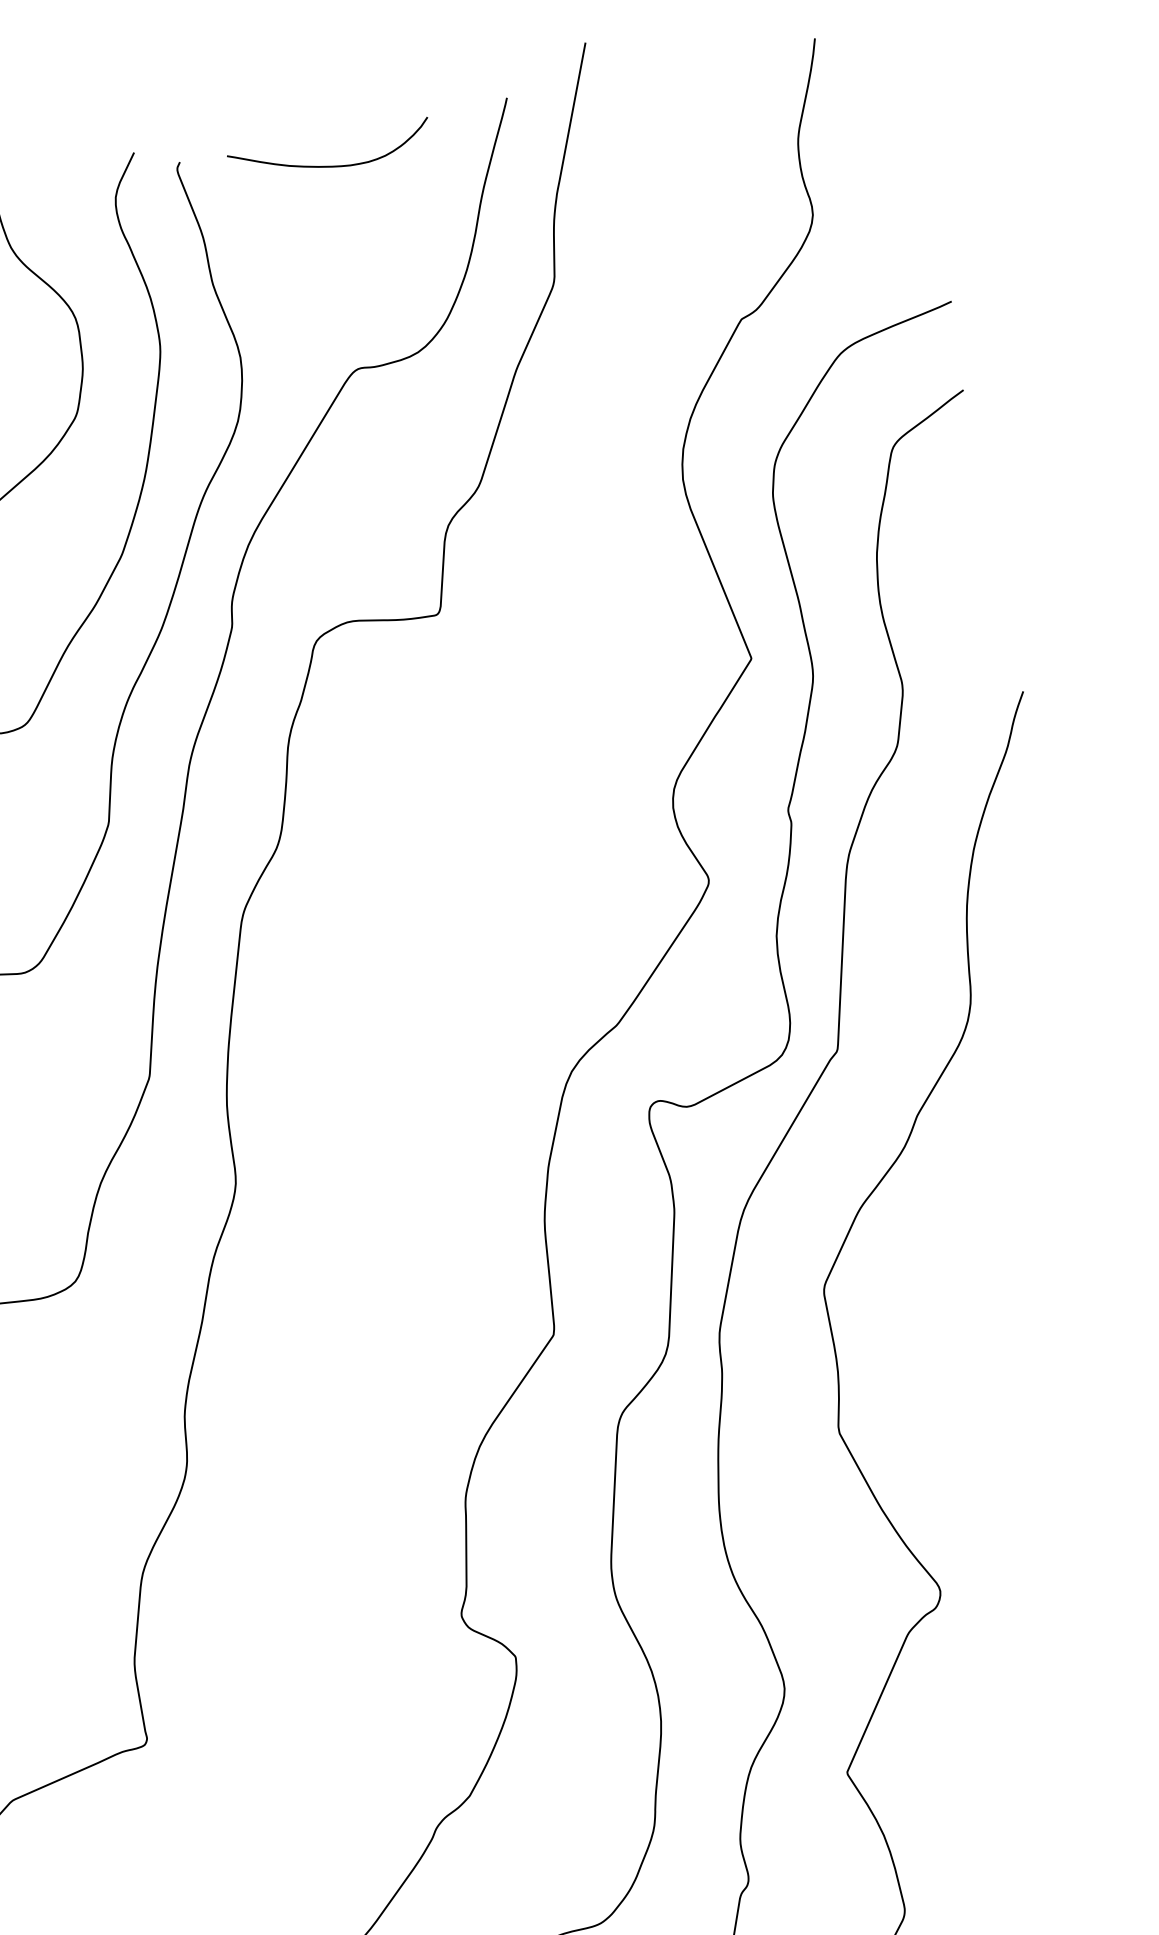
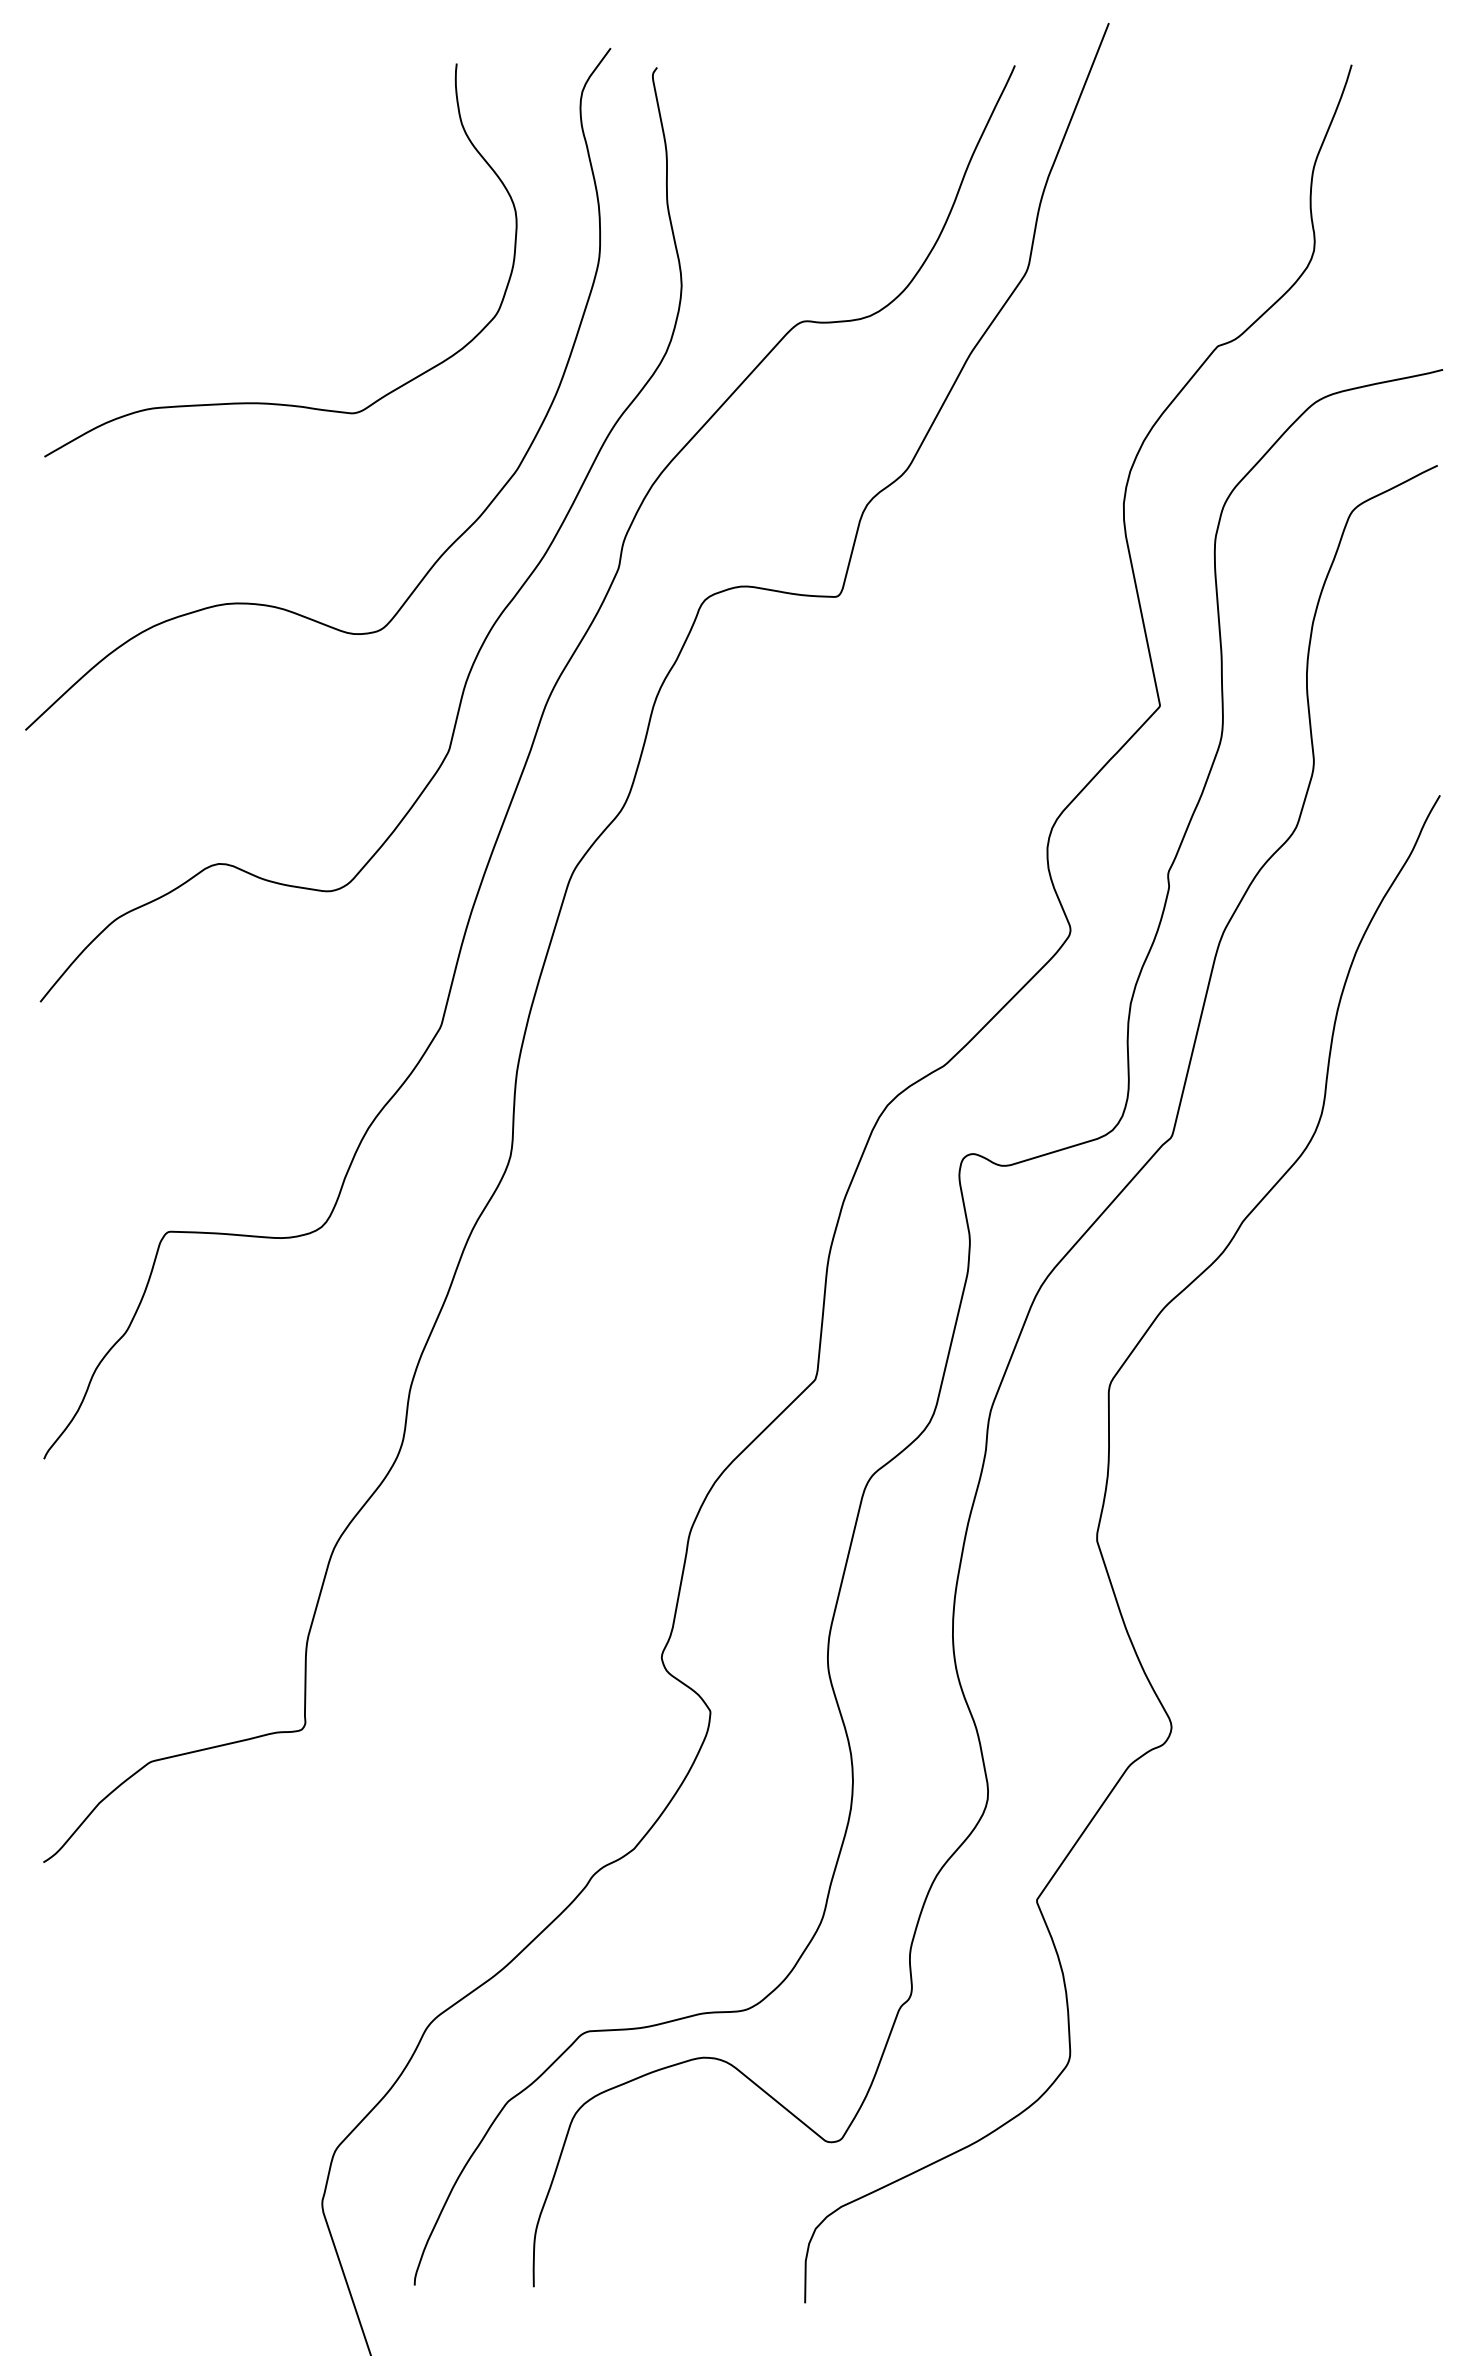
curve: (330, 165) -> (815, 101), removed

